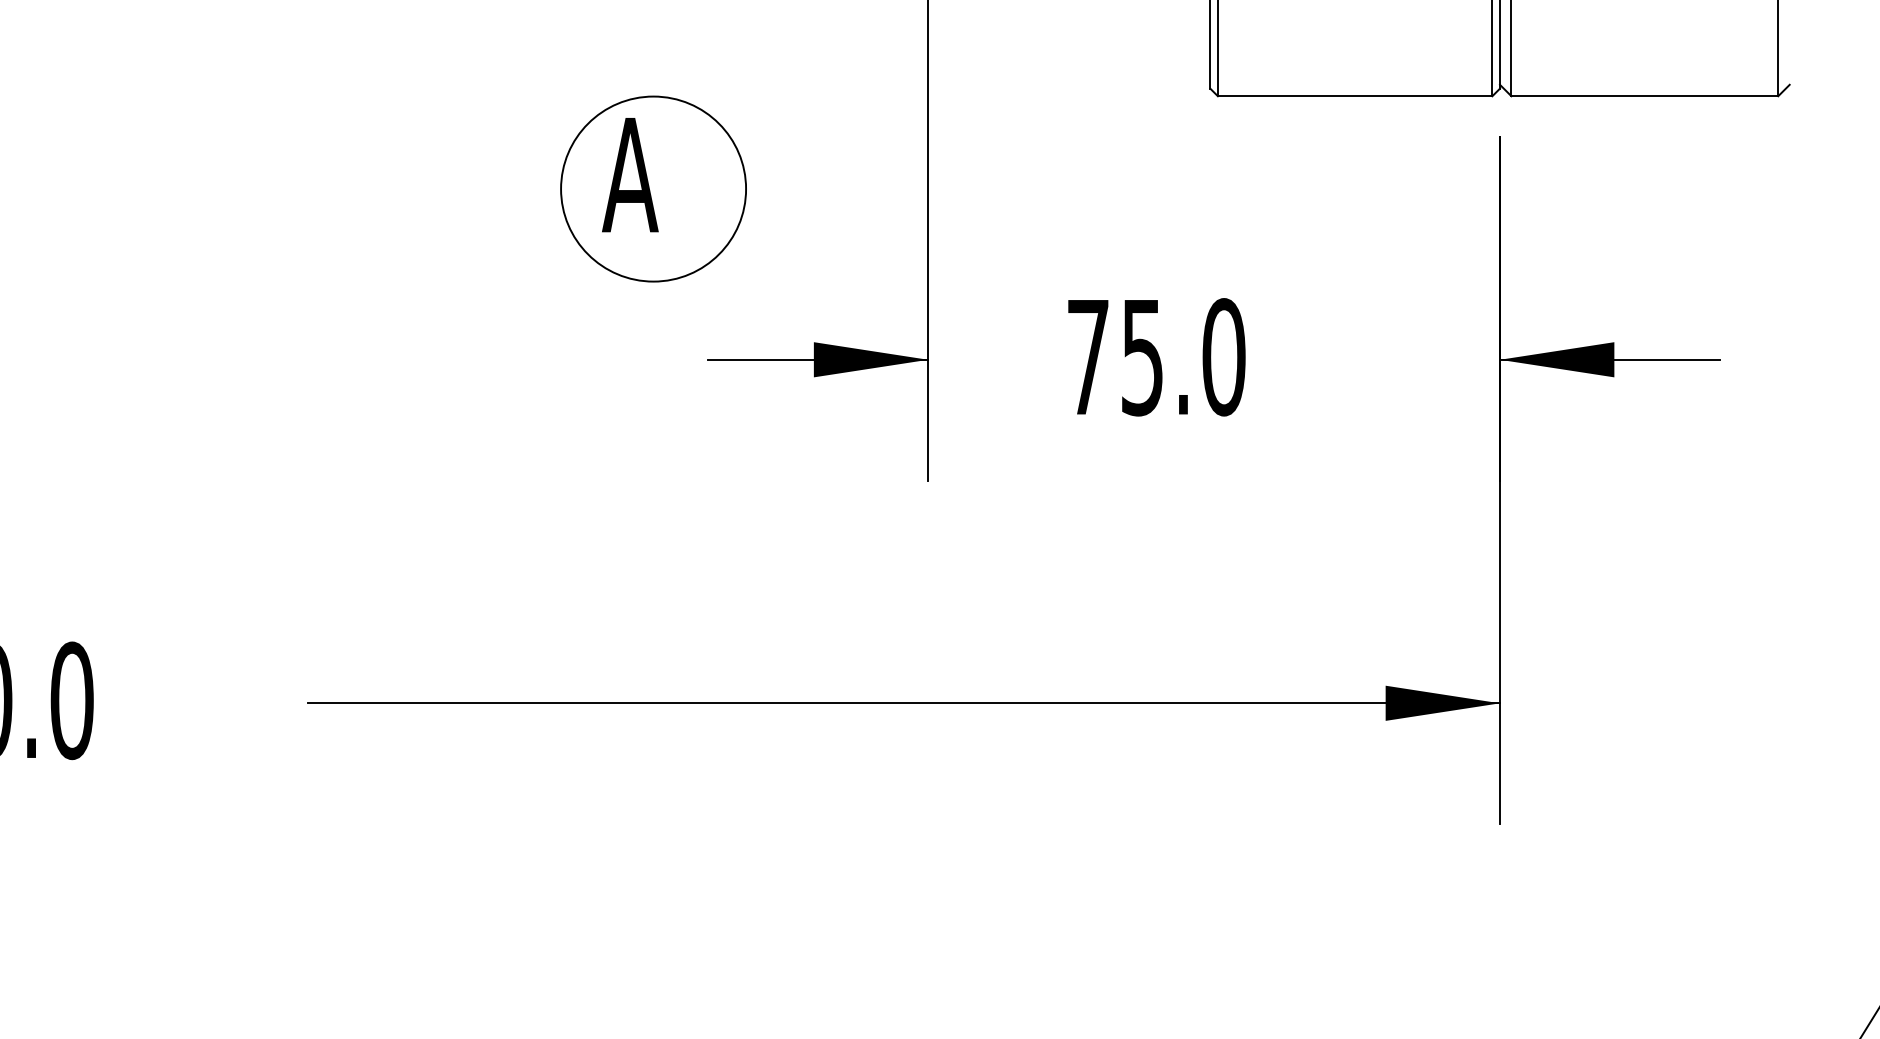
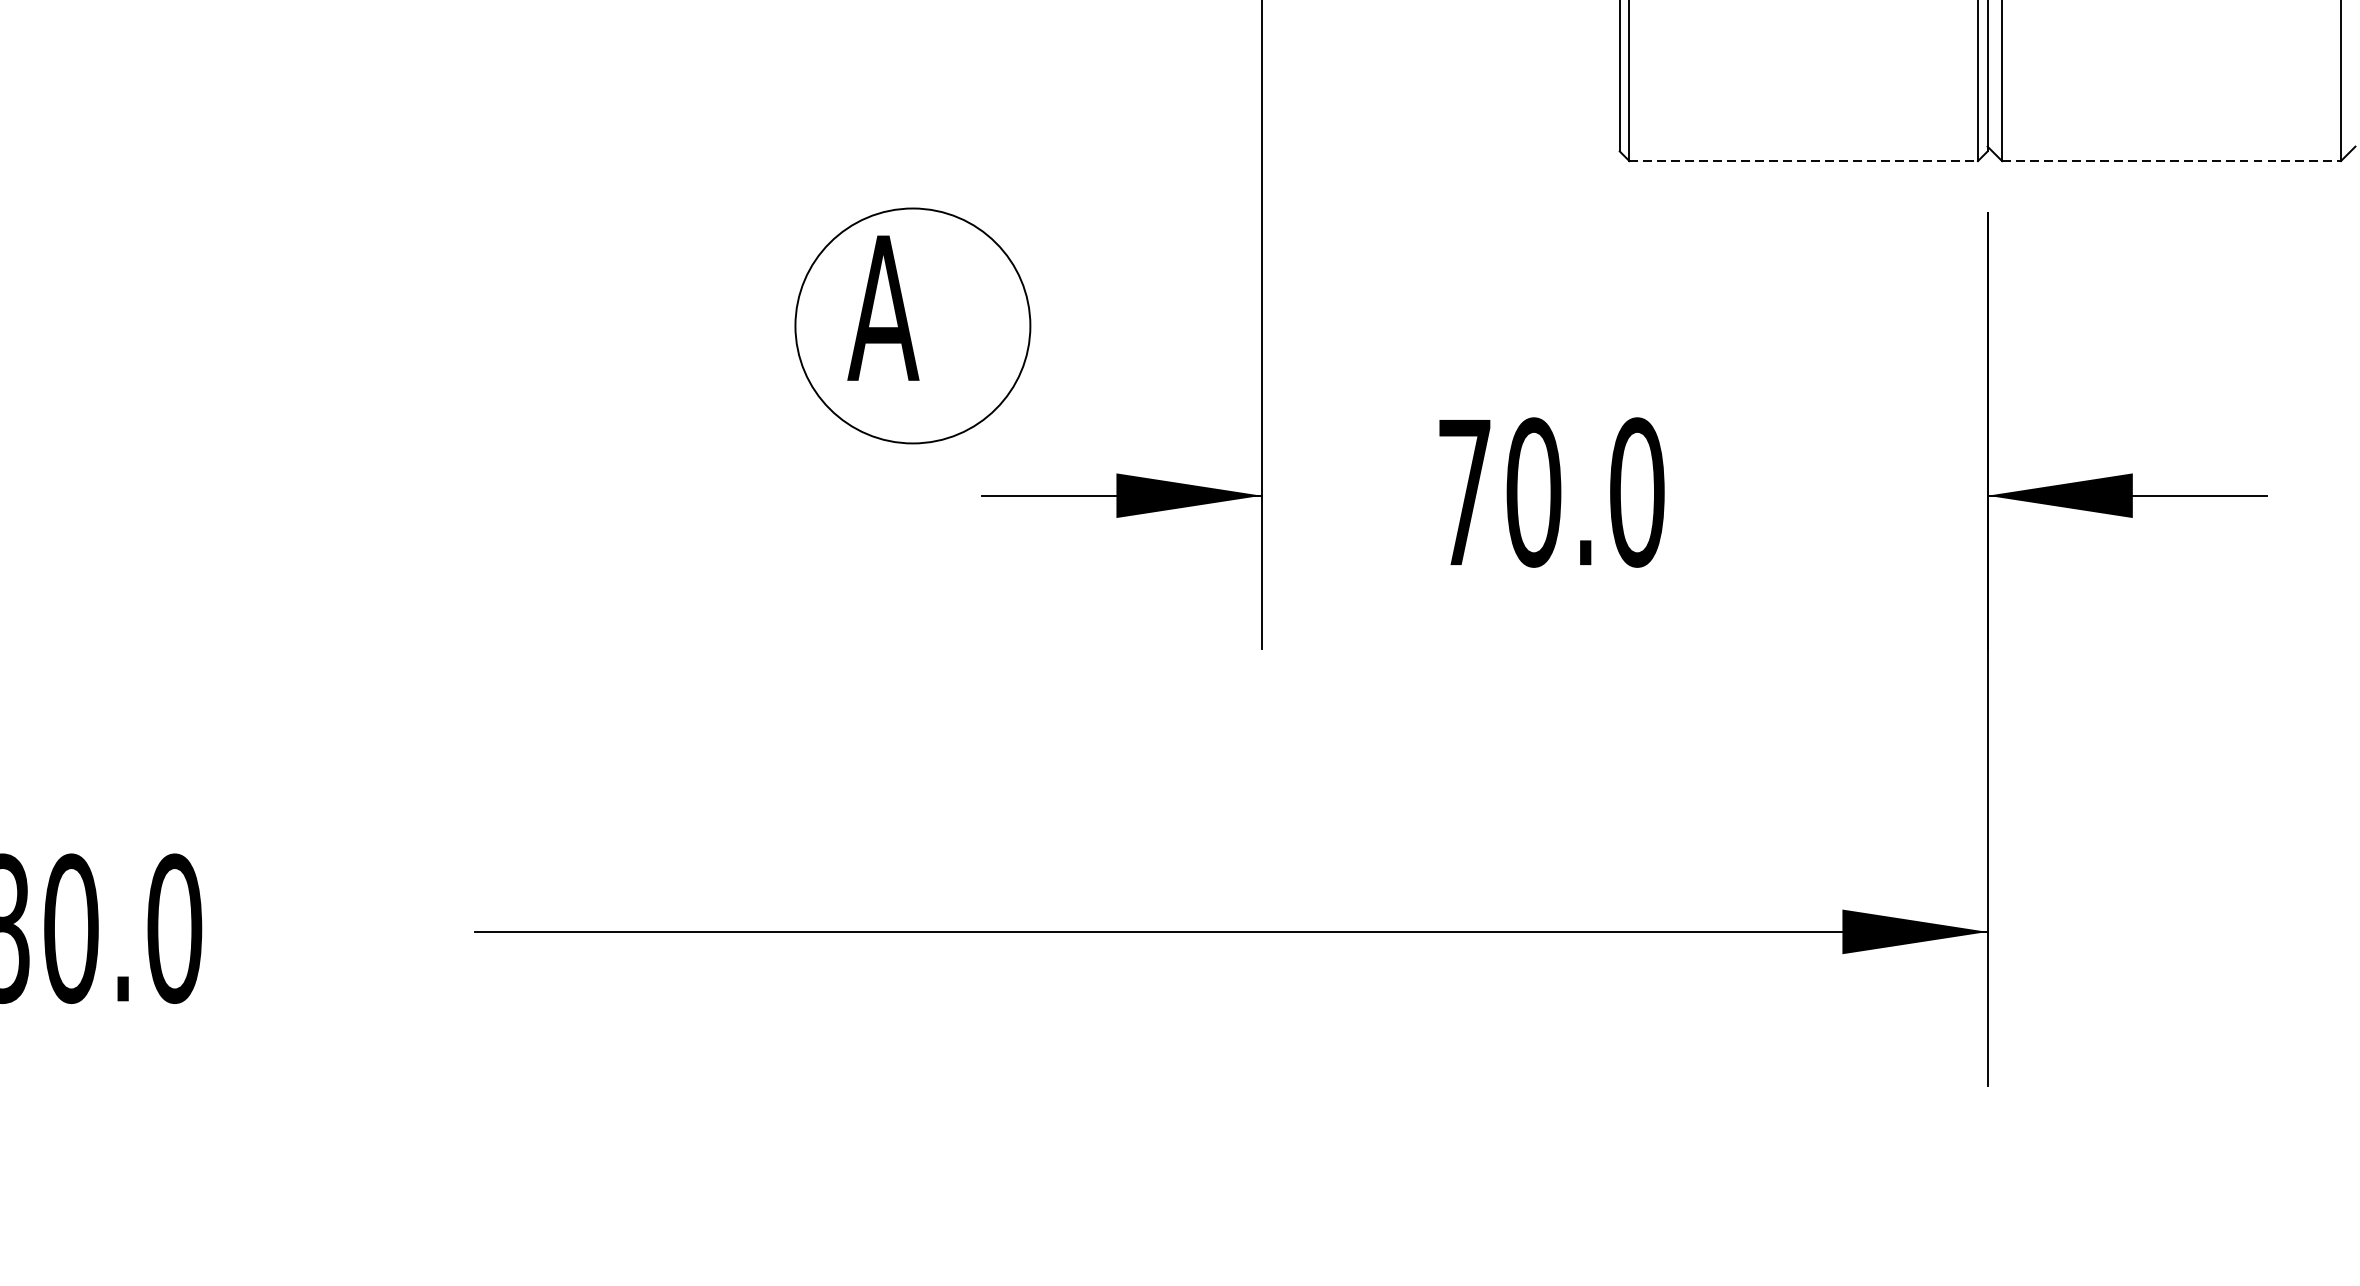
line: (1355, 96) -> (1804, 161), solid -> dashed
line: (1645, 96) -> (2172, 161), solid -> dashed
part: (653, 188) -> (912, 325), moved
text: (1142, 357) -> (1533, 492), 75.0 -> 70.0

